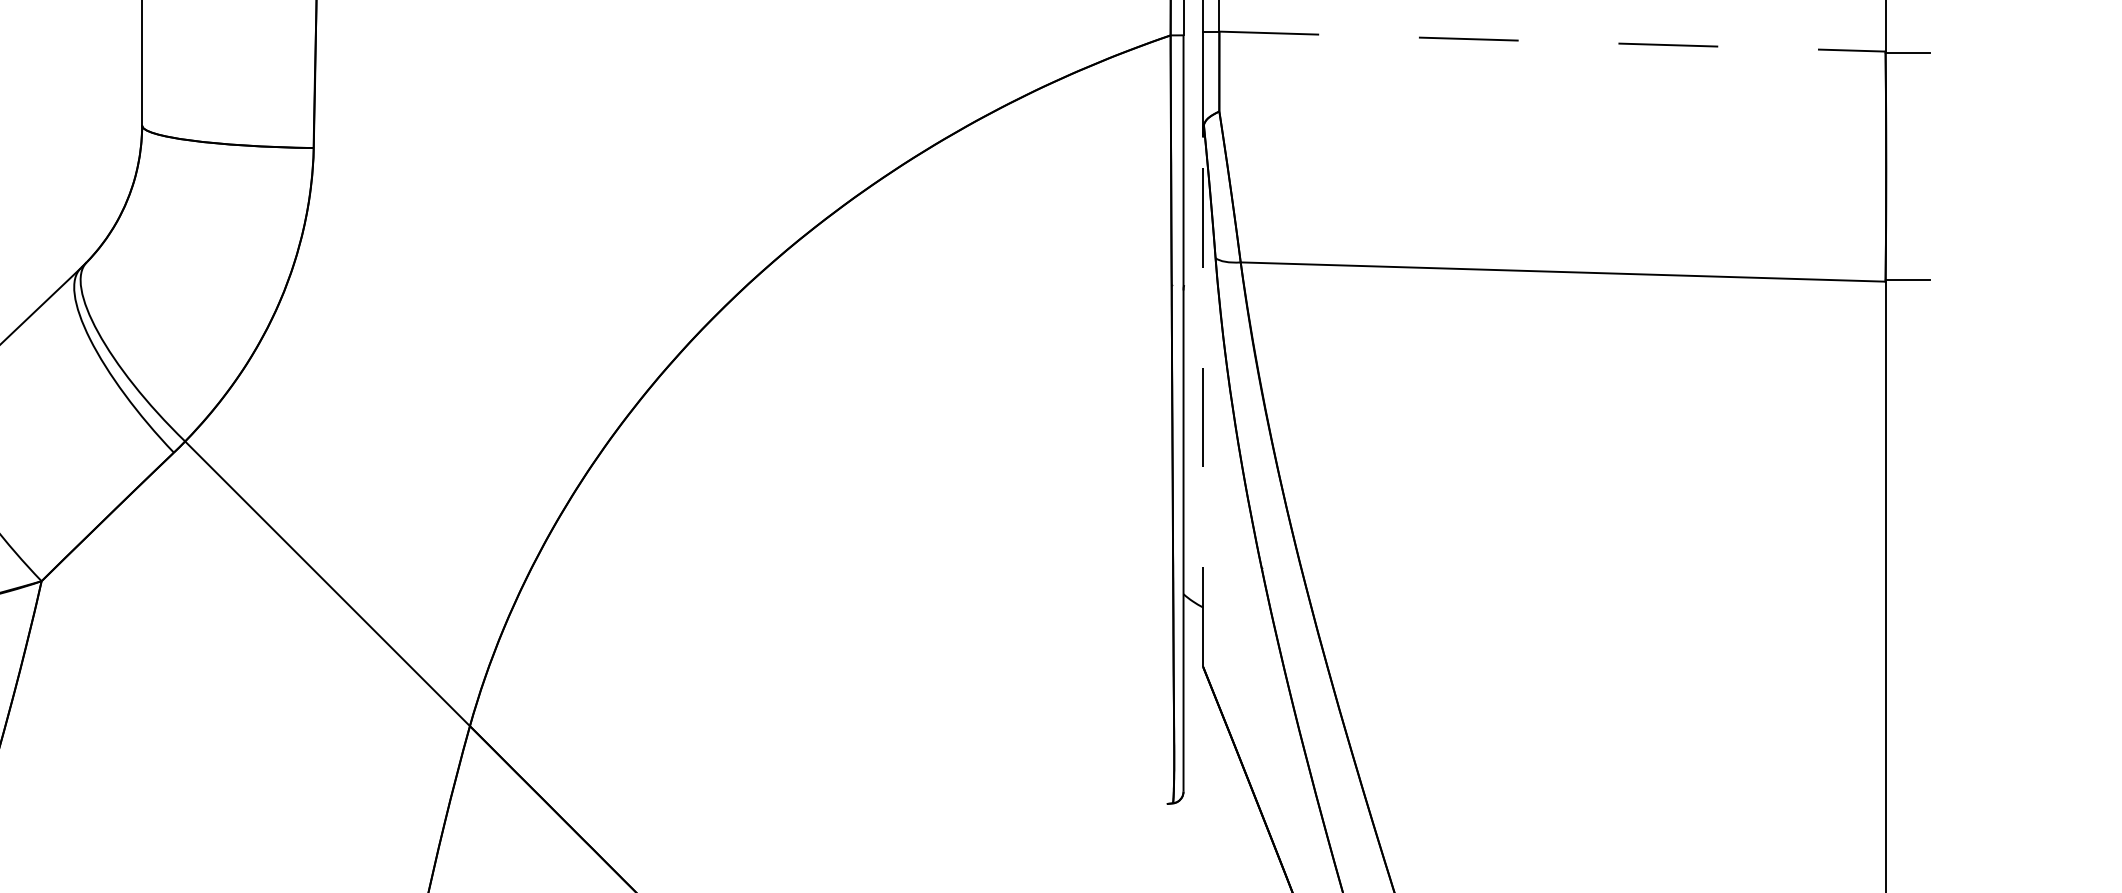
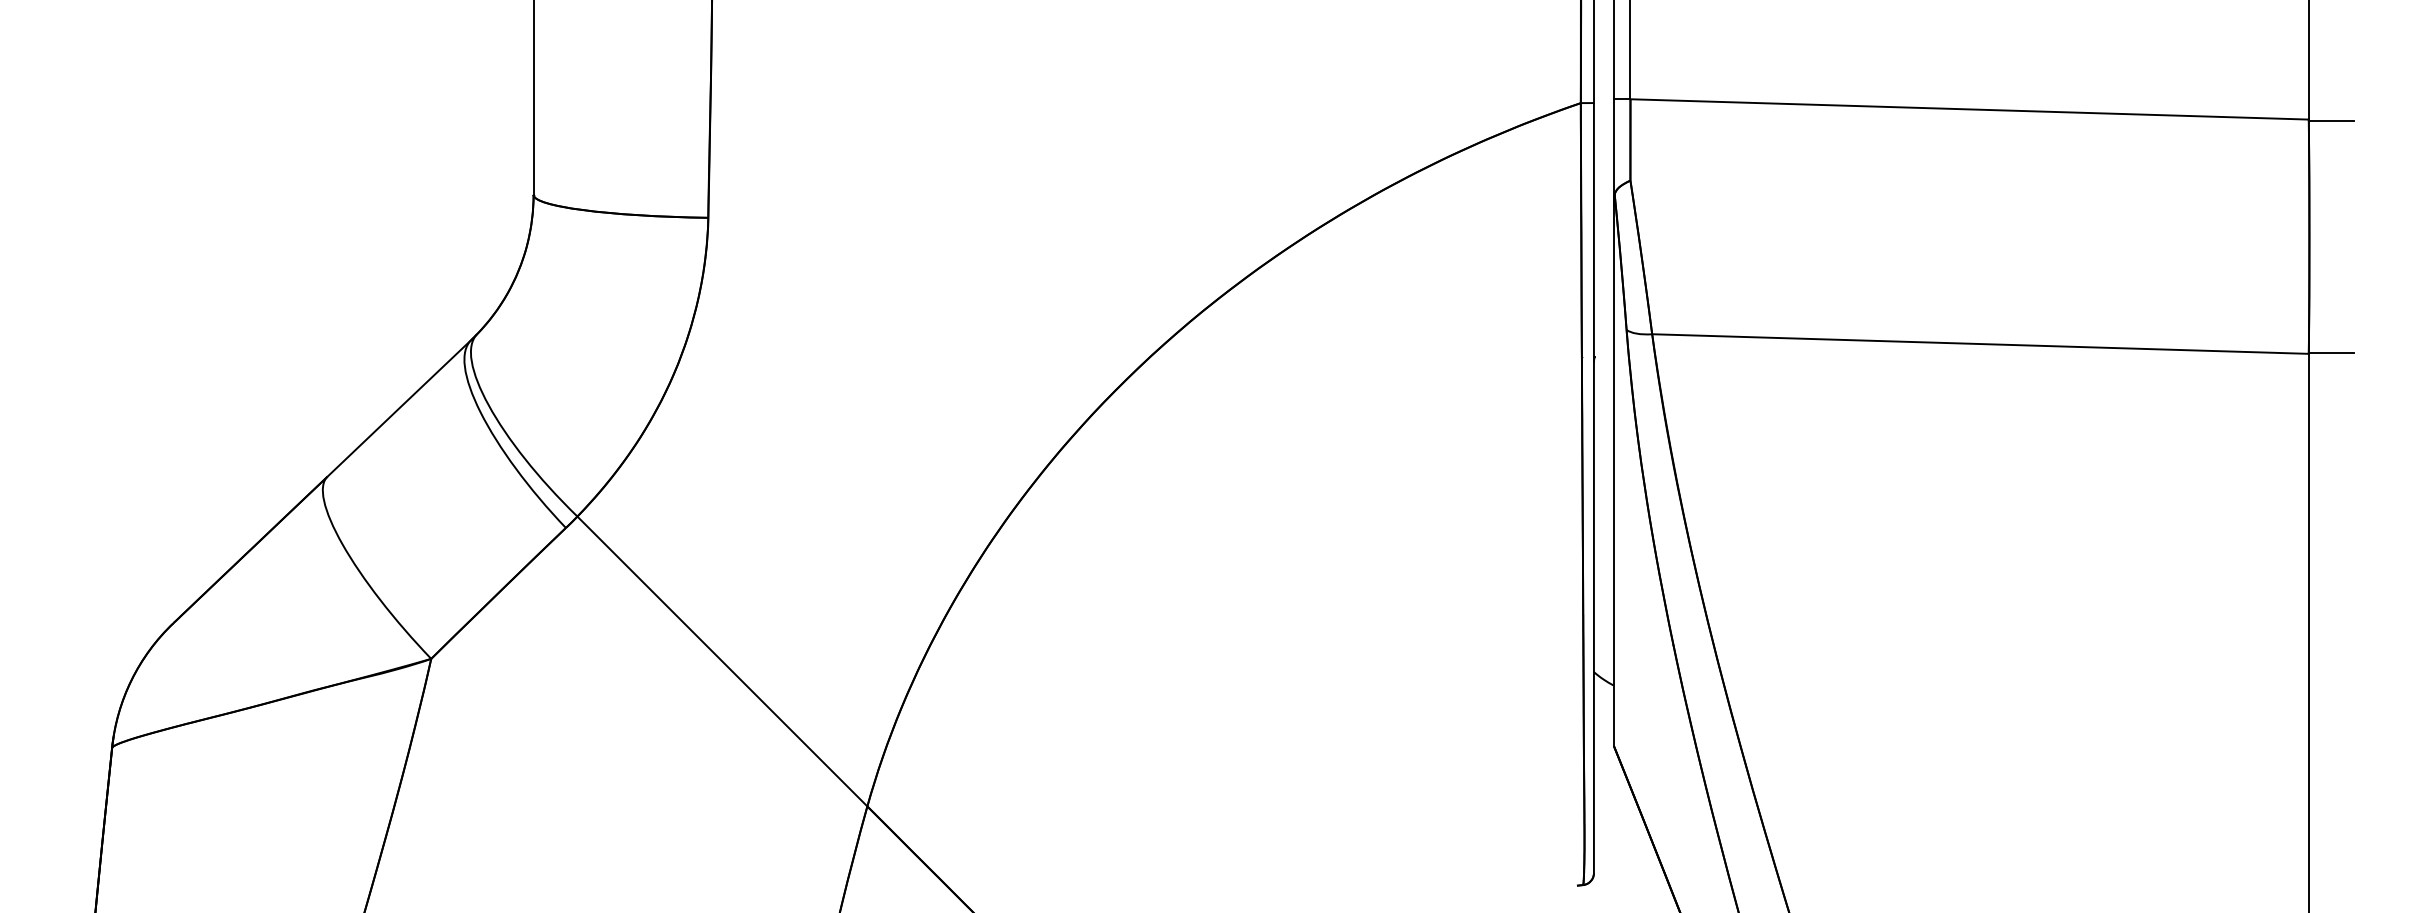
line: (1553, 41) -> (1970, 109), dashed -> solid
line: (1202, 402) -> (1613, 476), dashed -> solid

